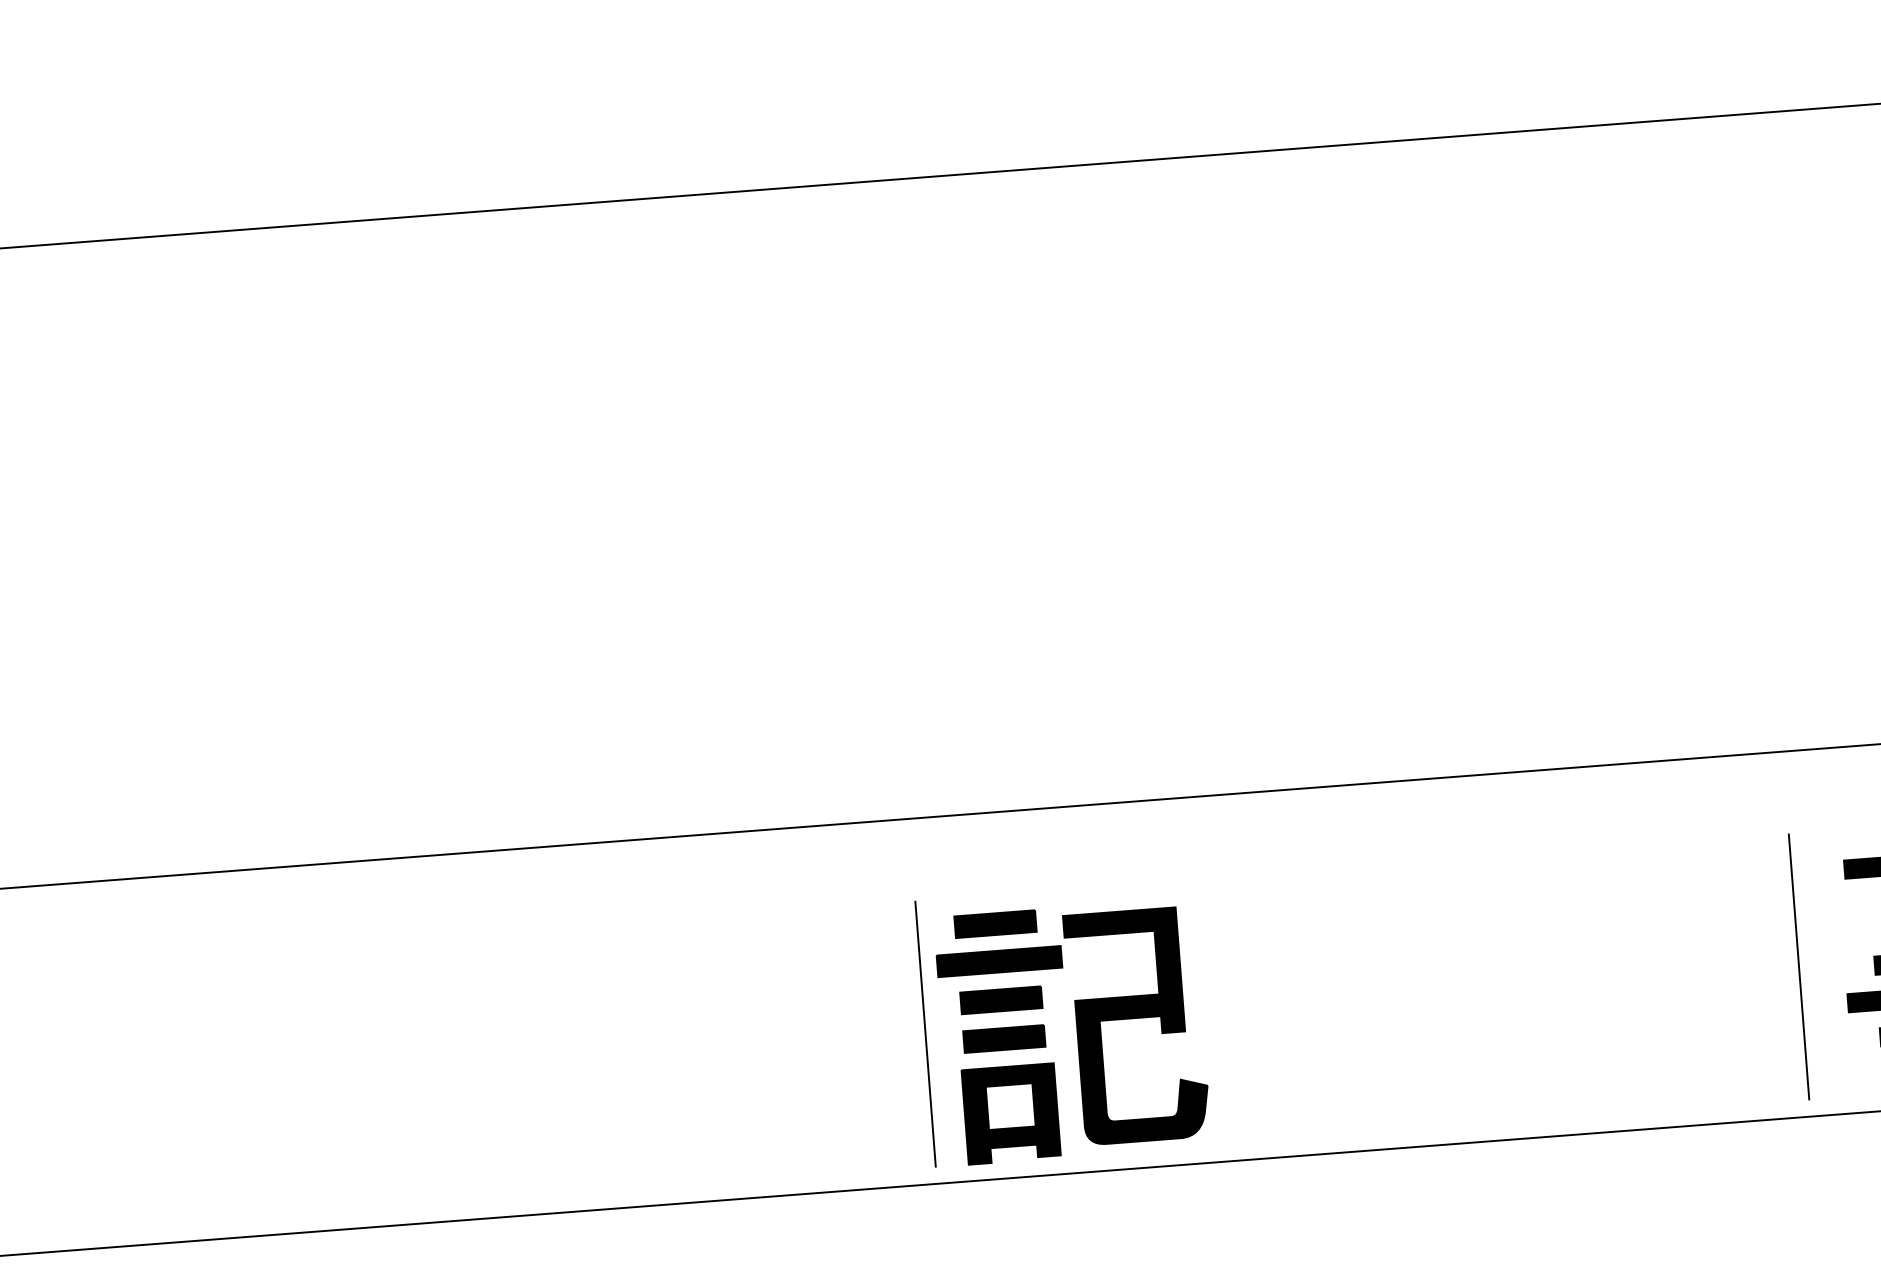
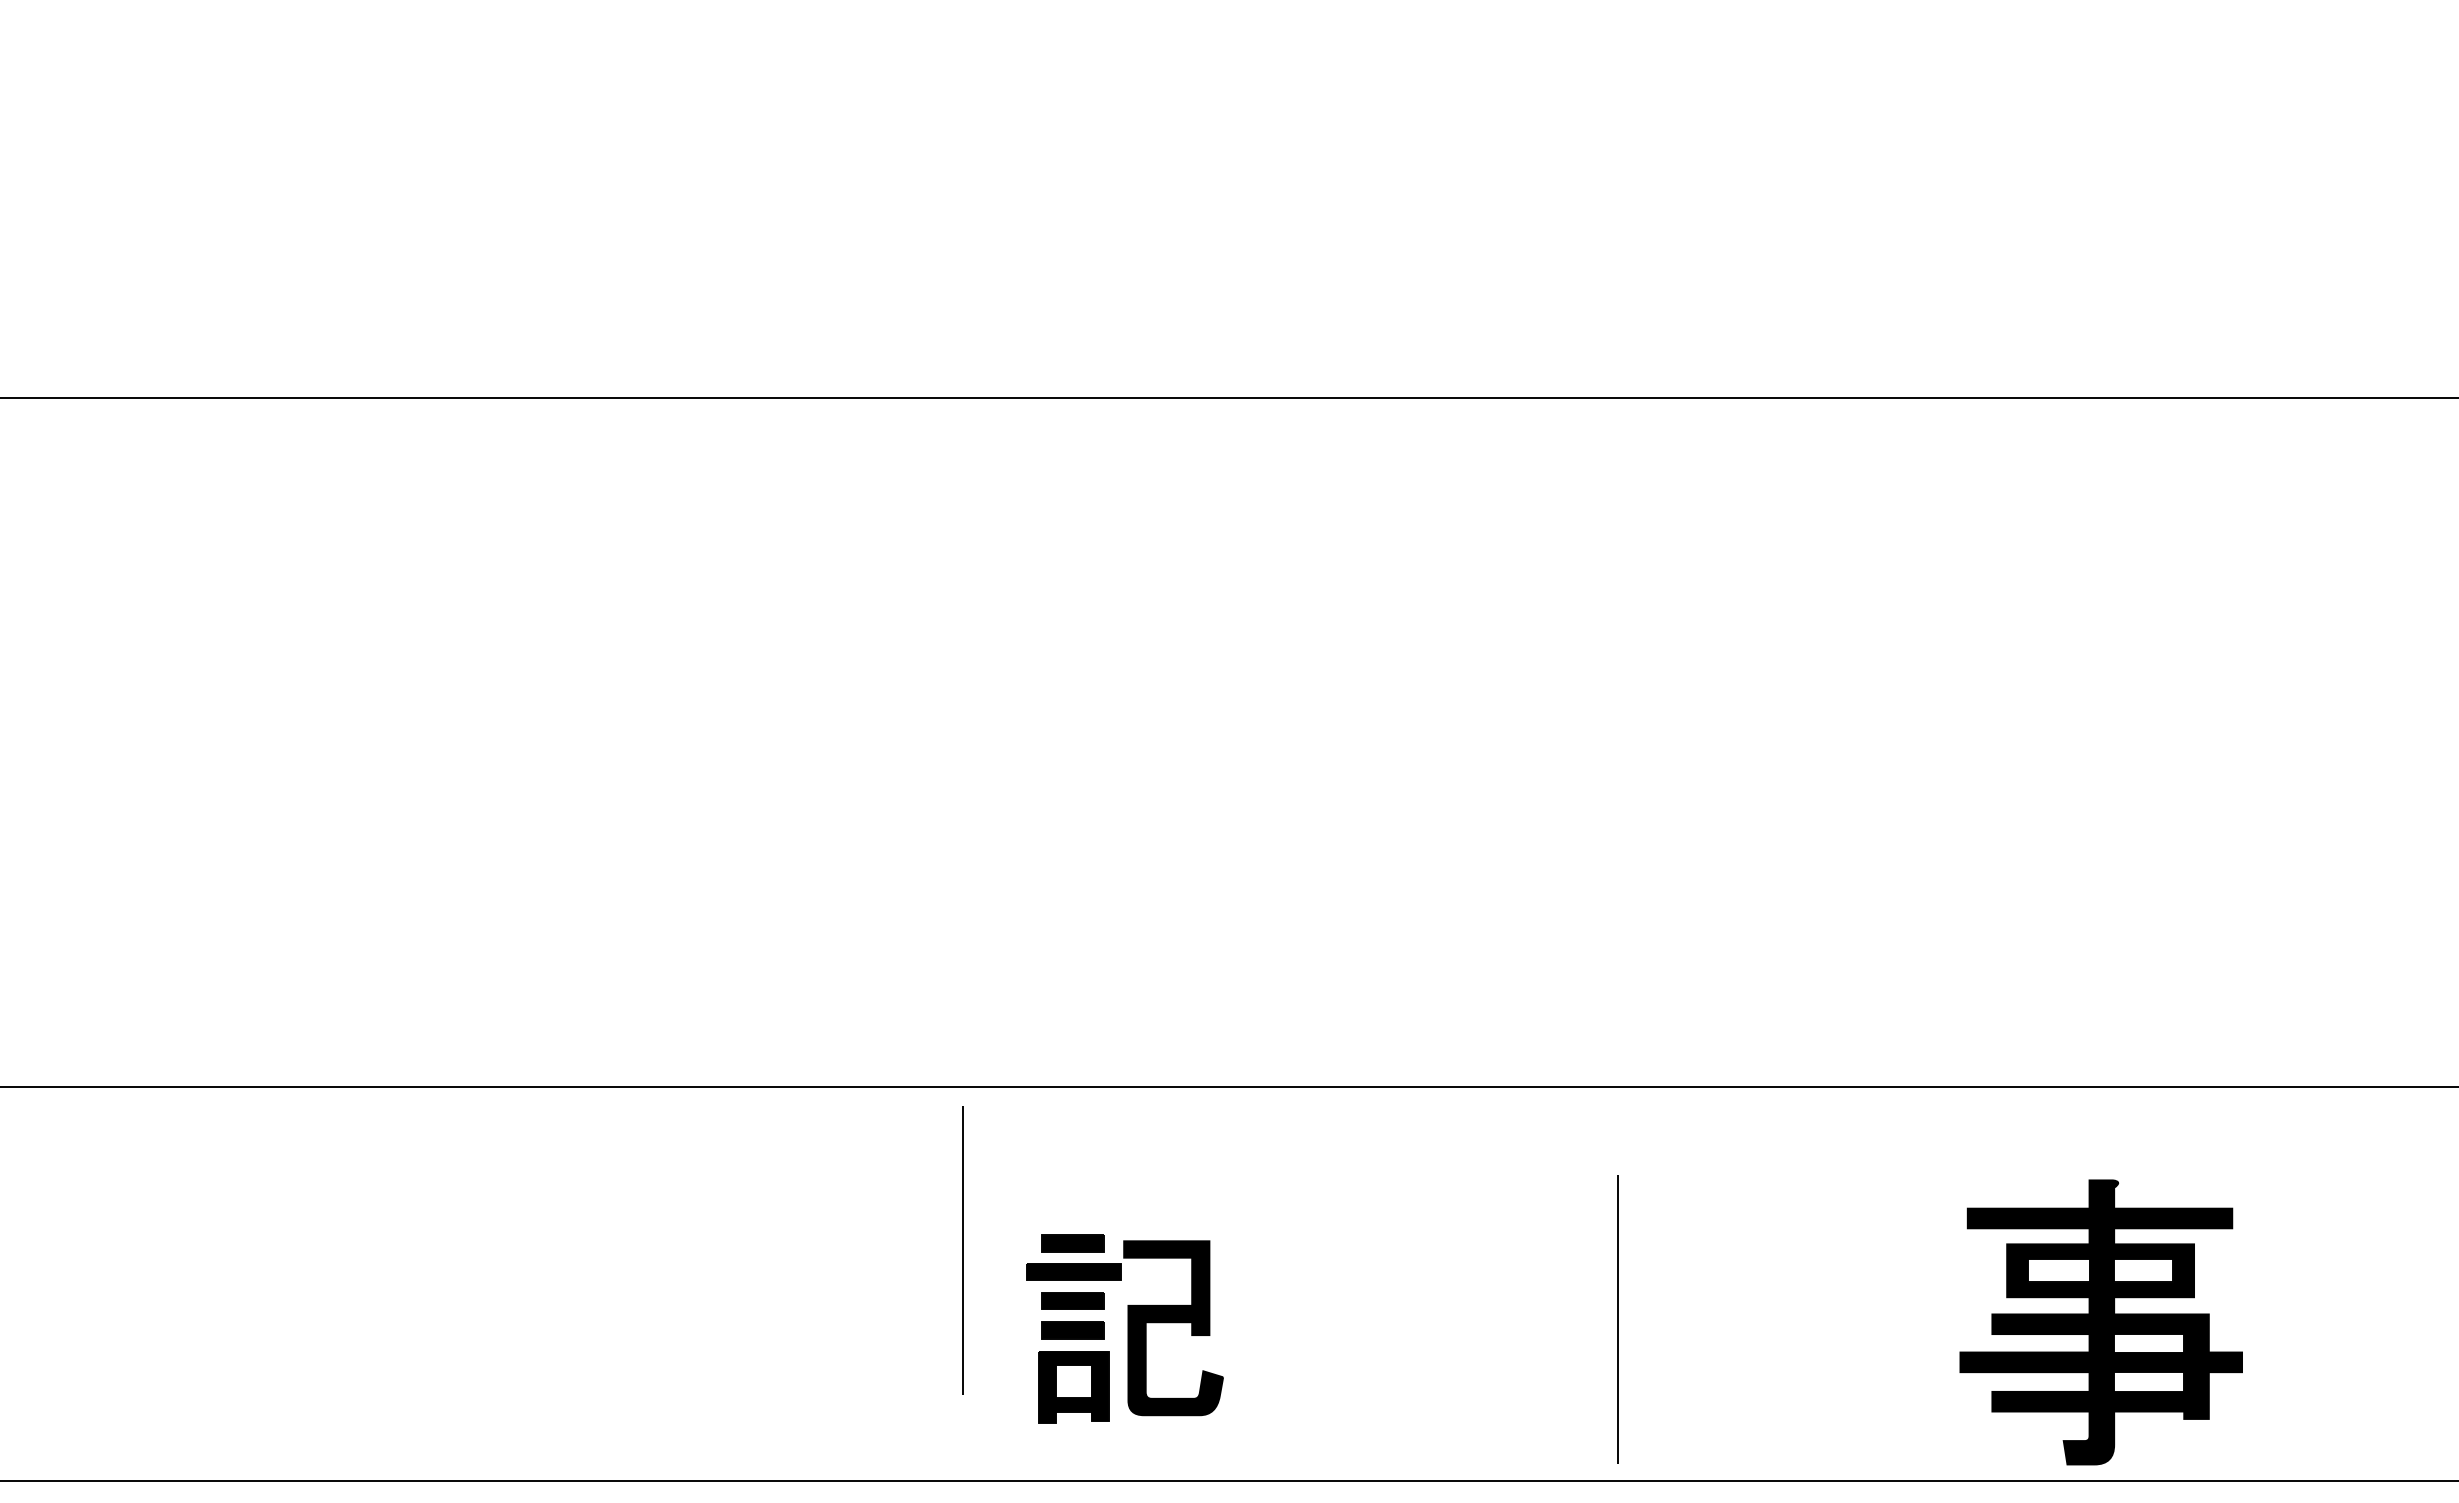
line: (1798, 967) -> (1617, 1319), moved
part: (1072, 1031) -> (1124, 1328), size x0.7
line: (924, 1034) -> (962, 1250), moved

